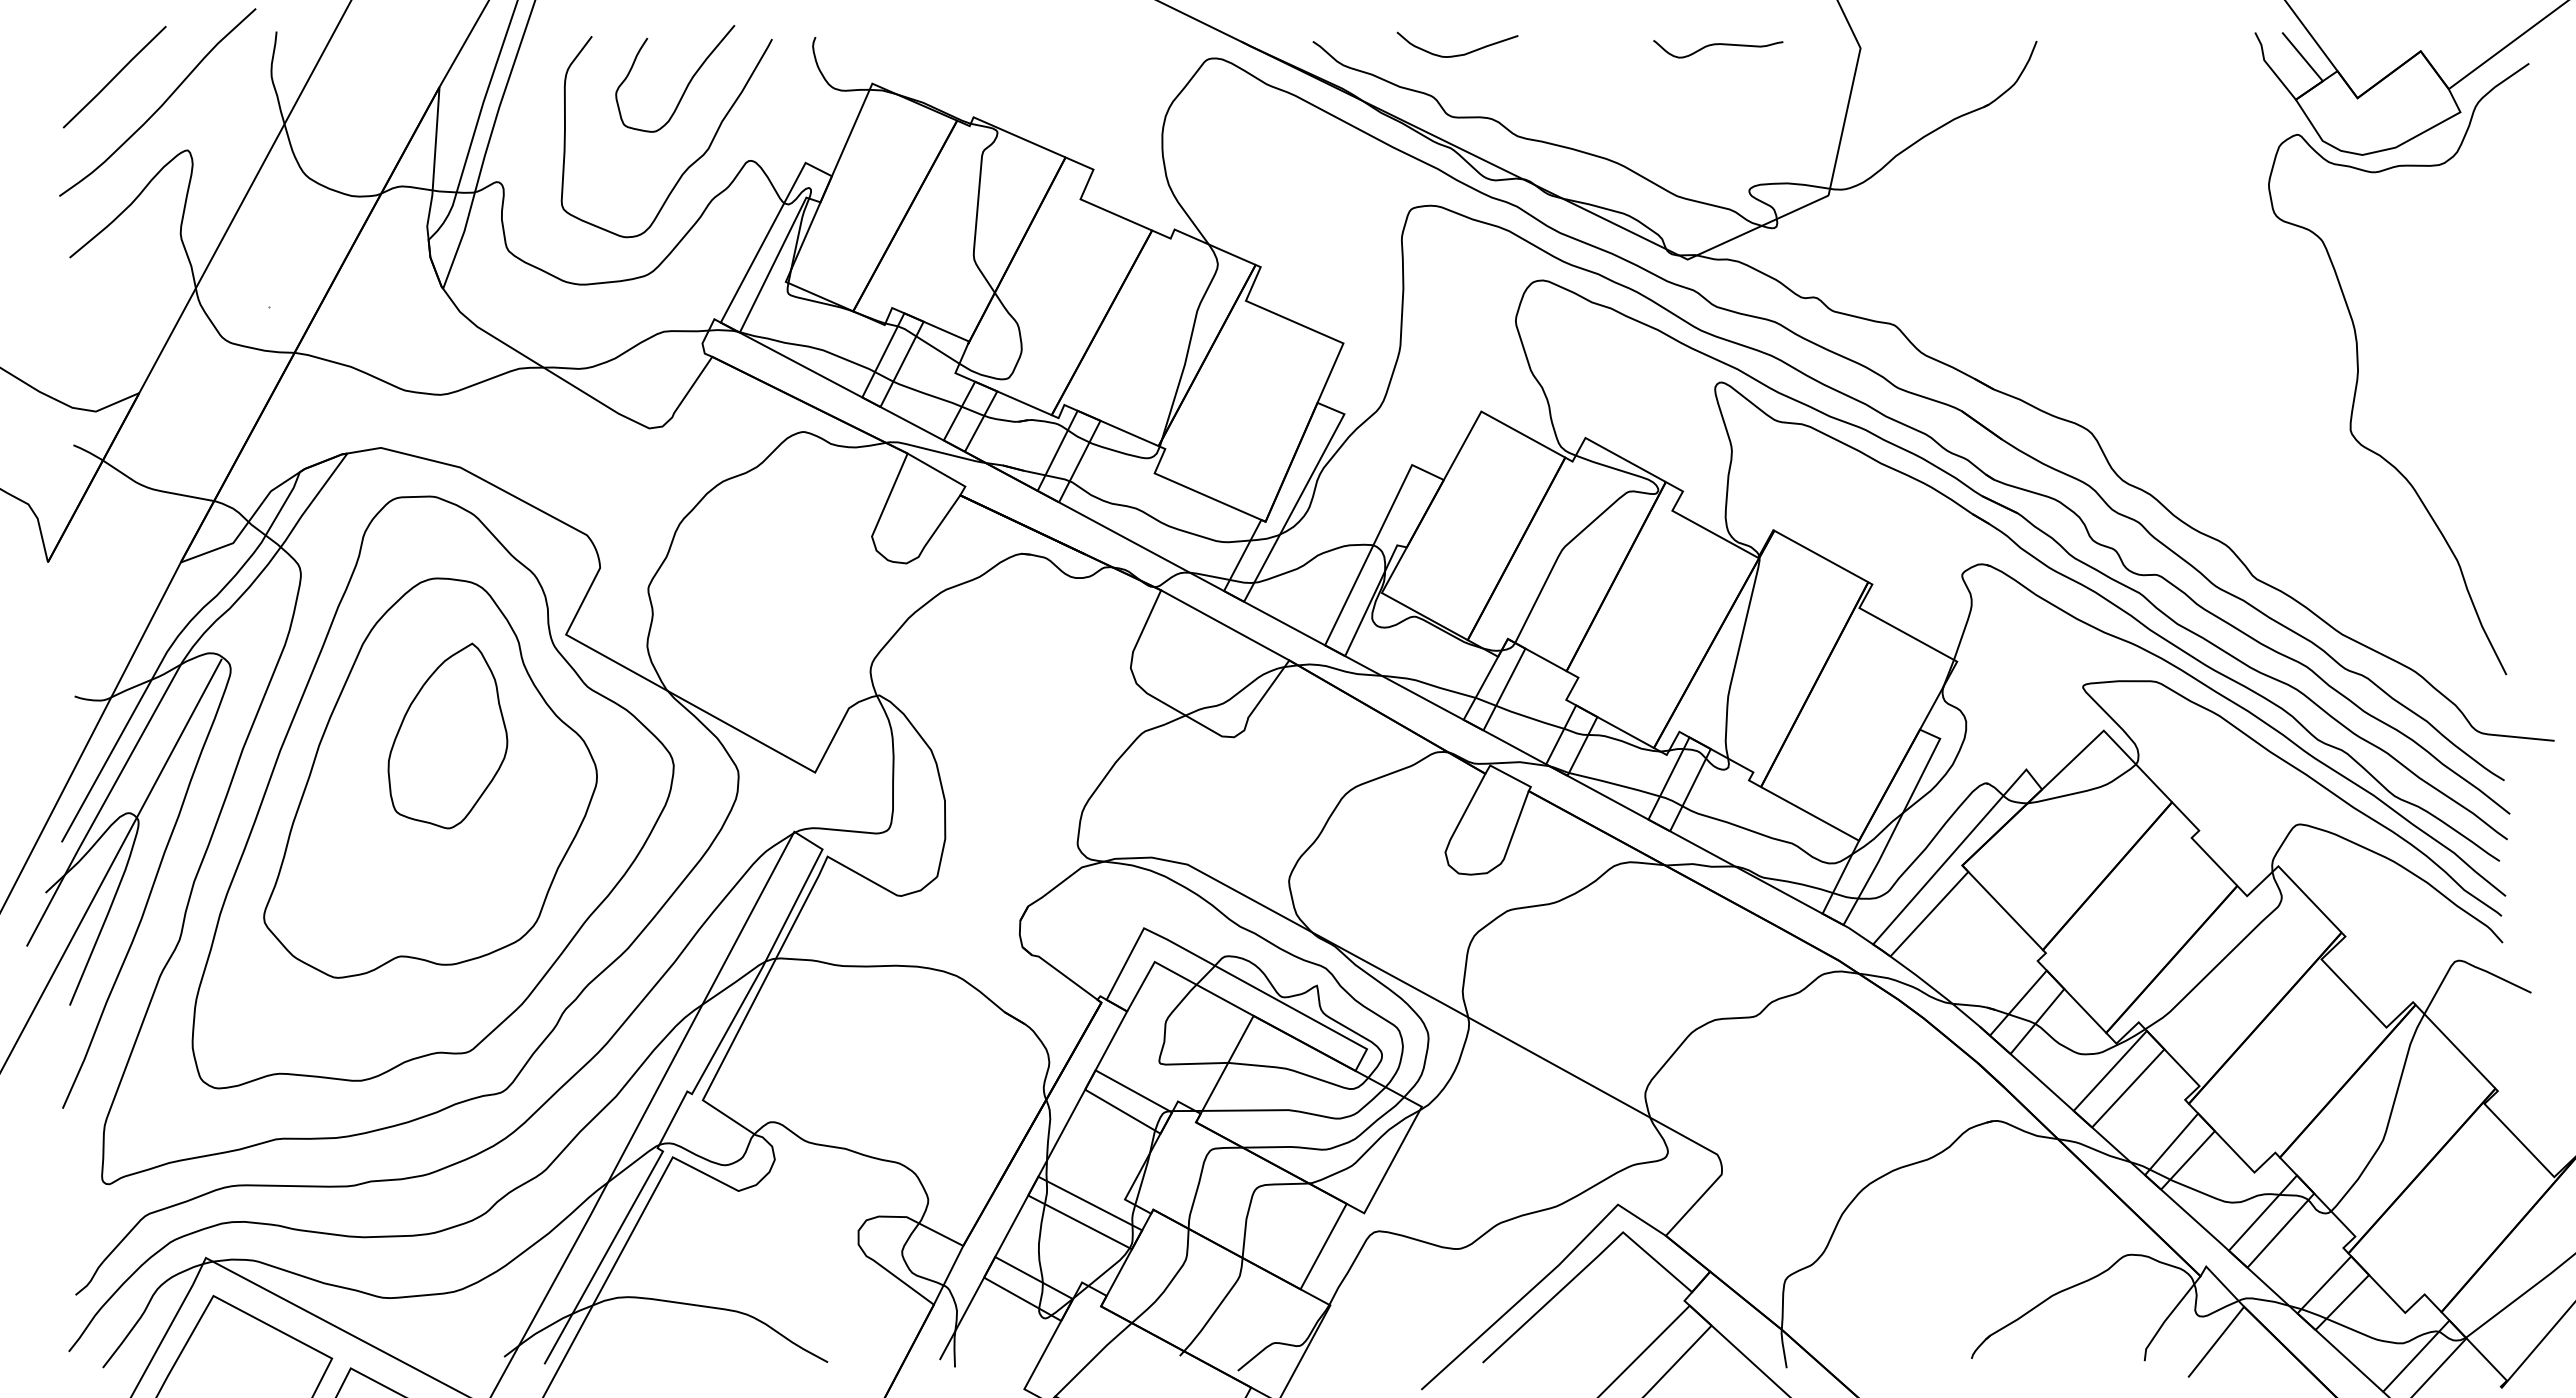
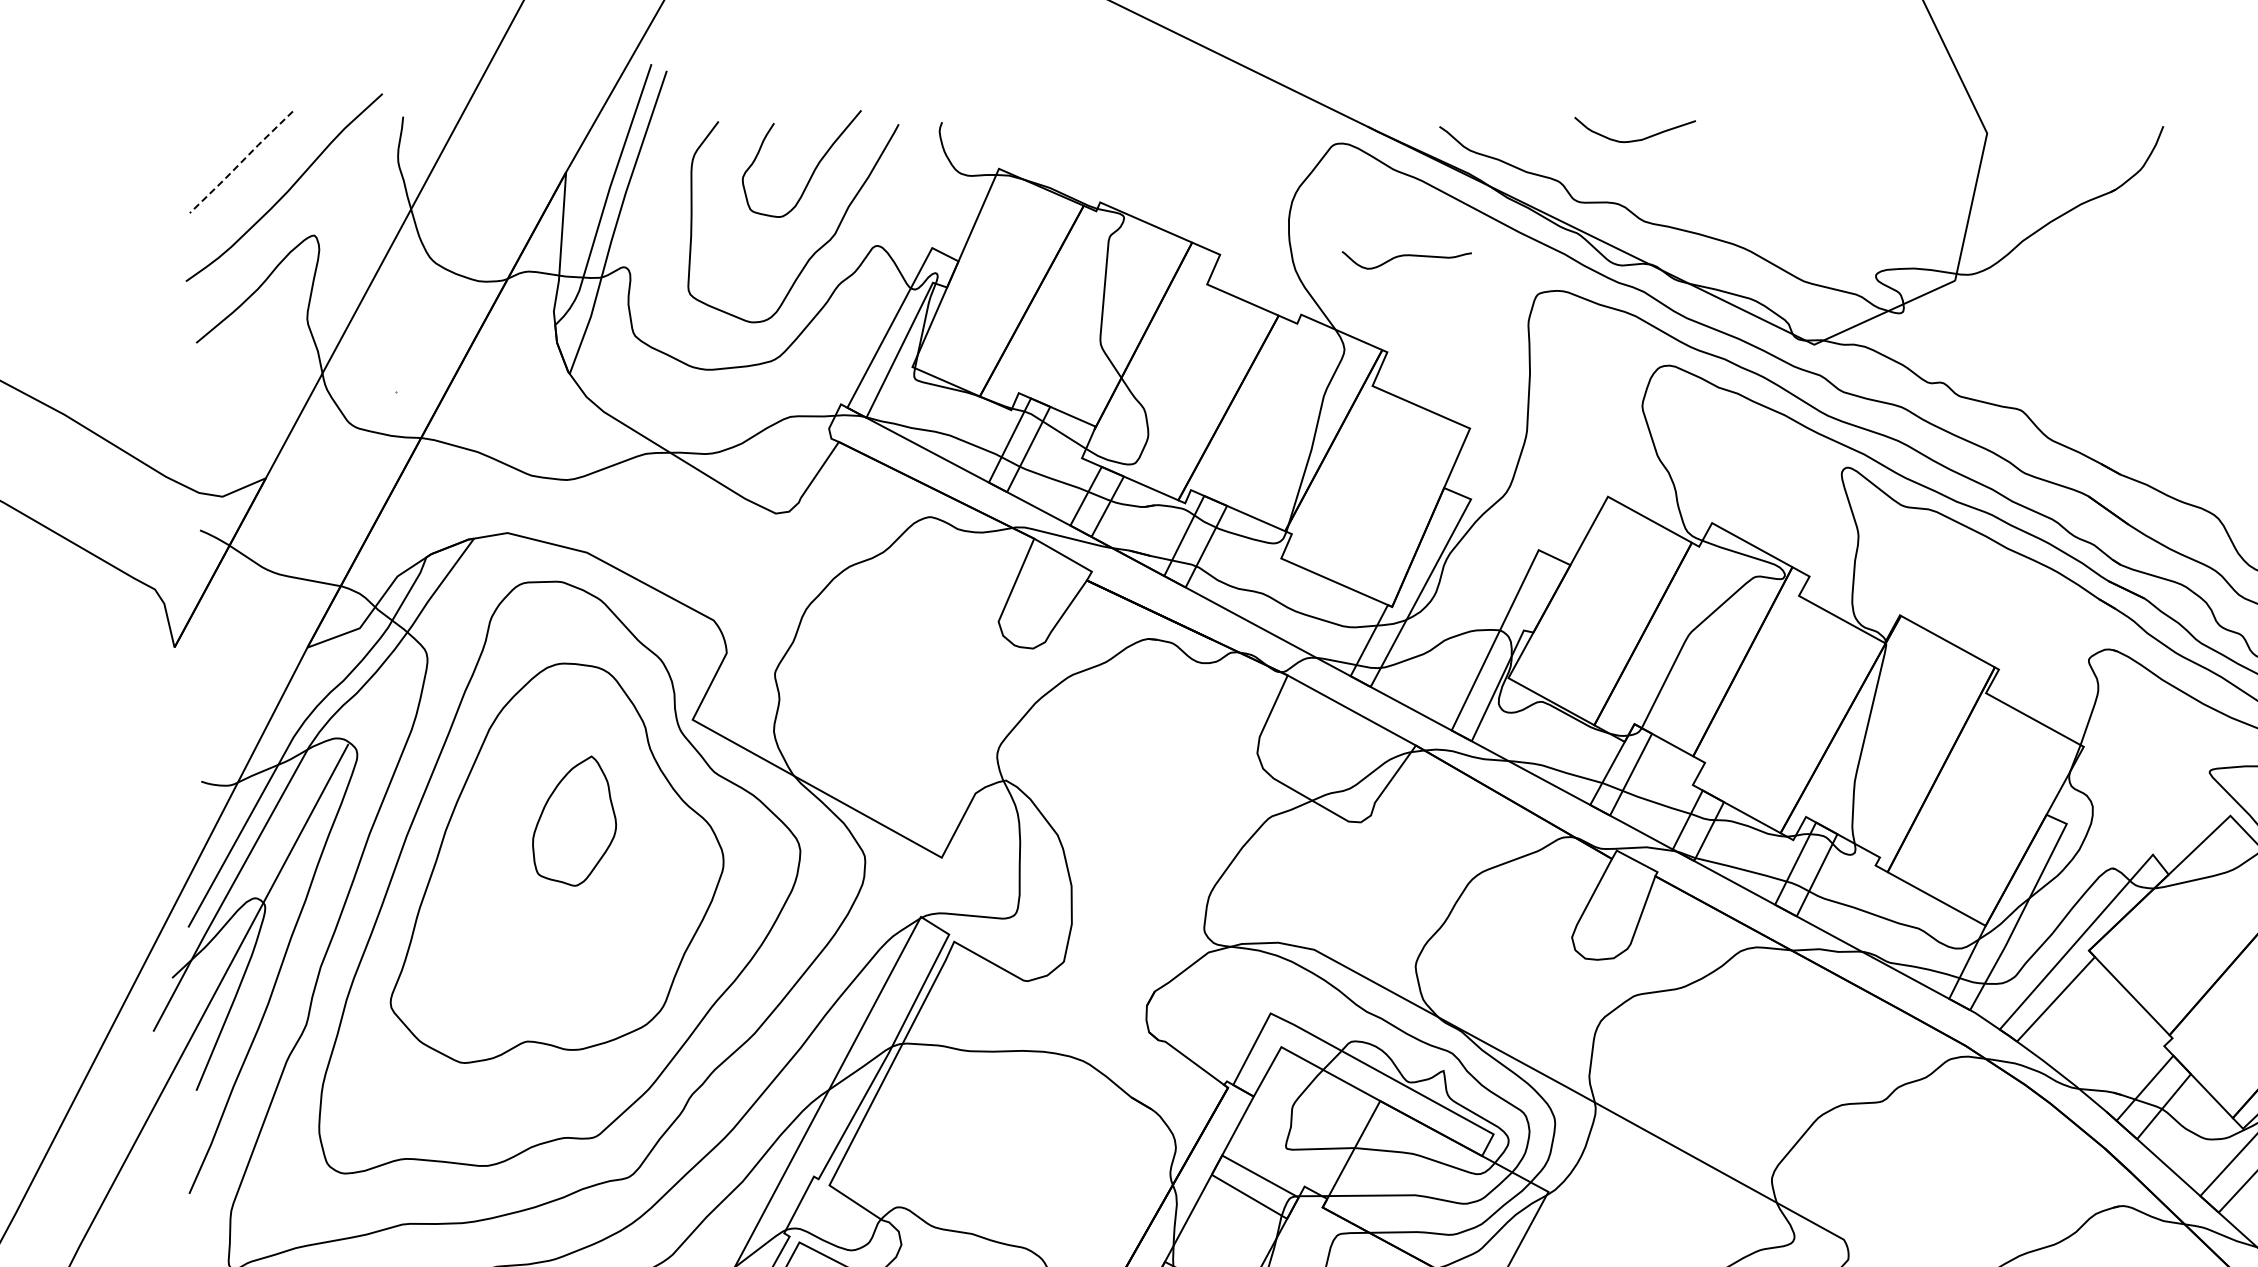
curve: (1717, 45) -> (1406, 256), moved
curve: (1457, 54) -> (1635, 139), moved
line: (115, 76) -> (242, 161), solid -> dashed
part: (447, 735) -> (574, 820), size x0.7

